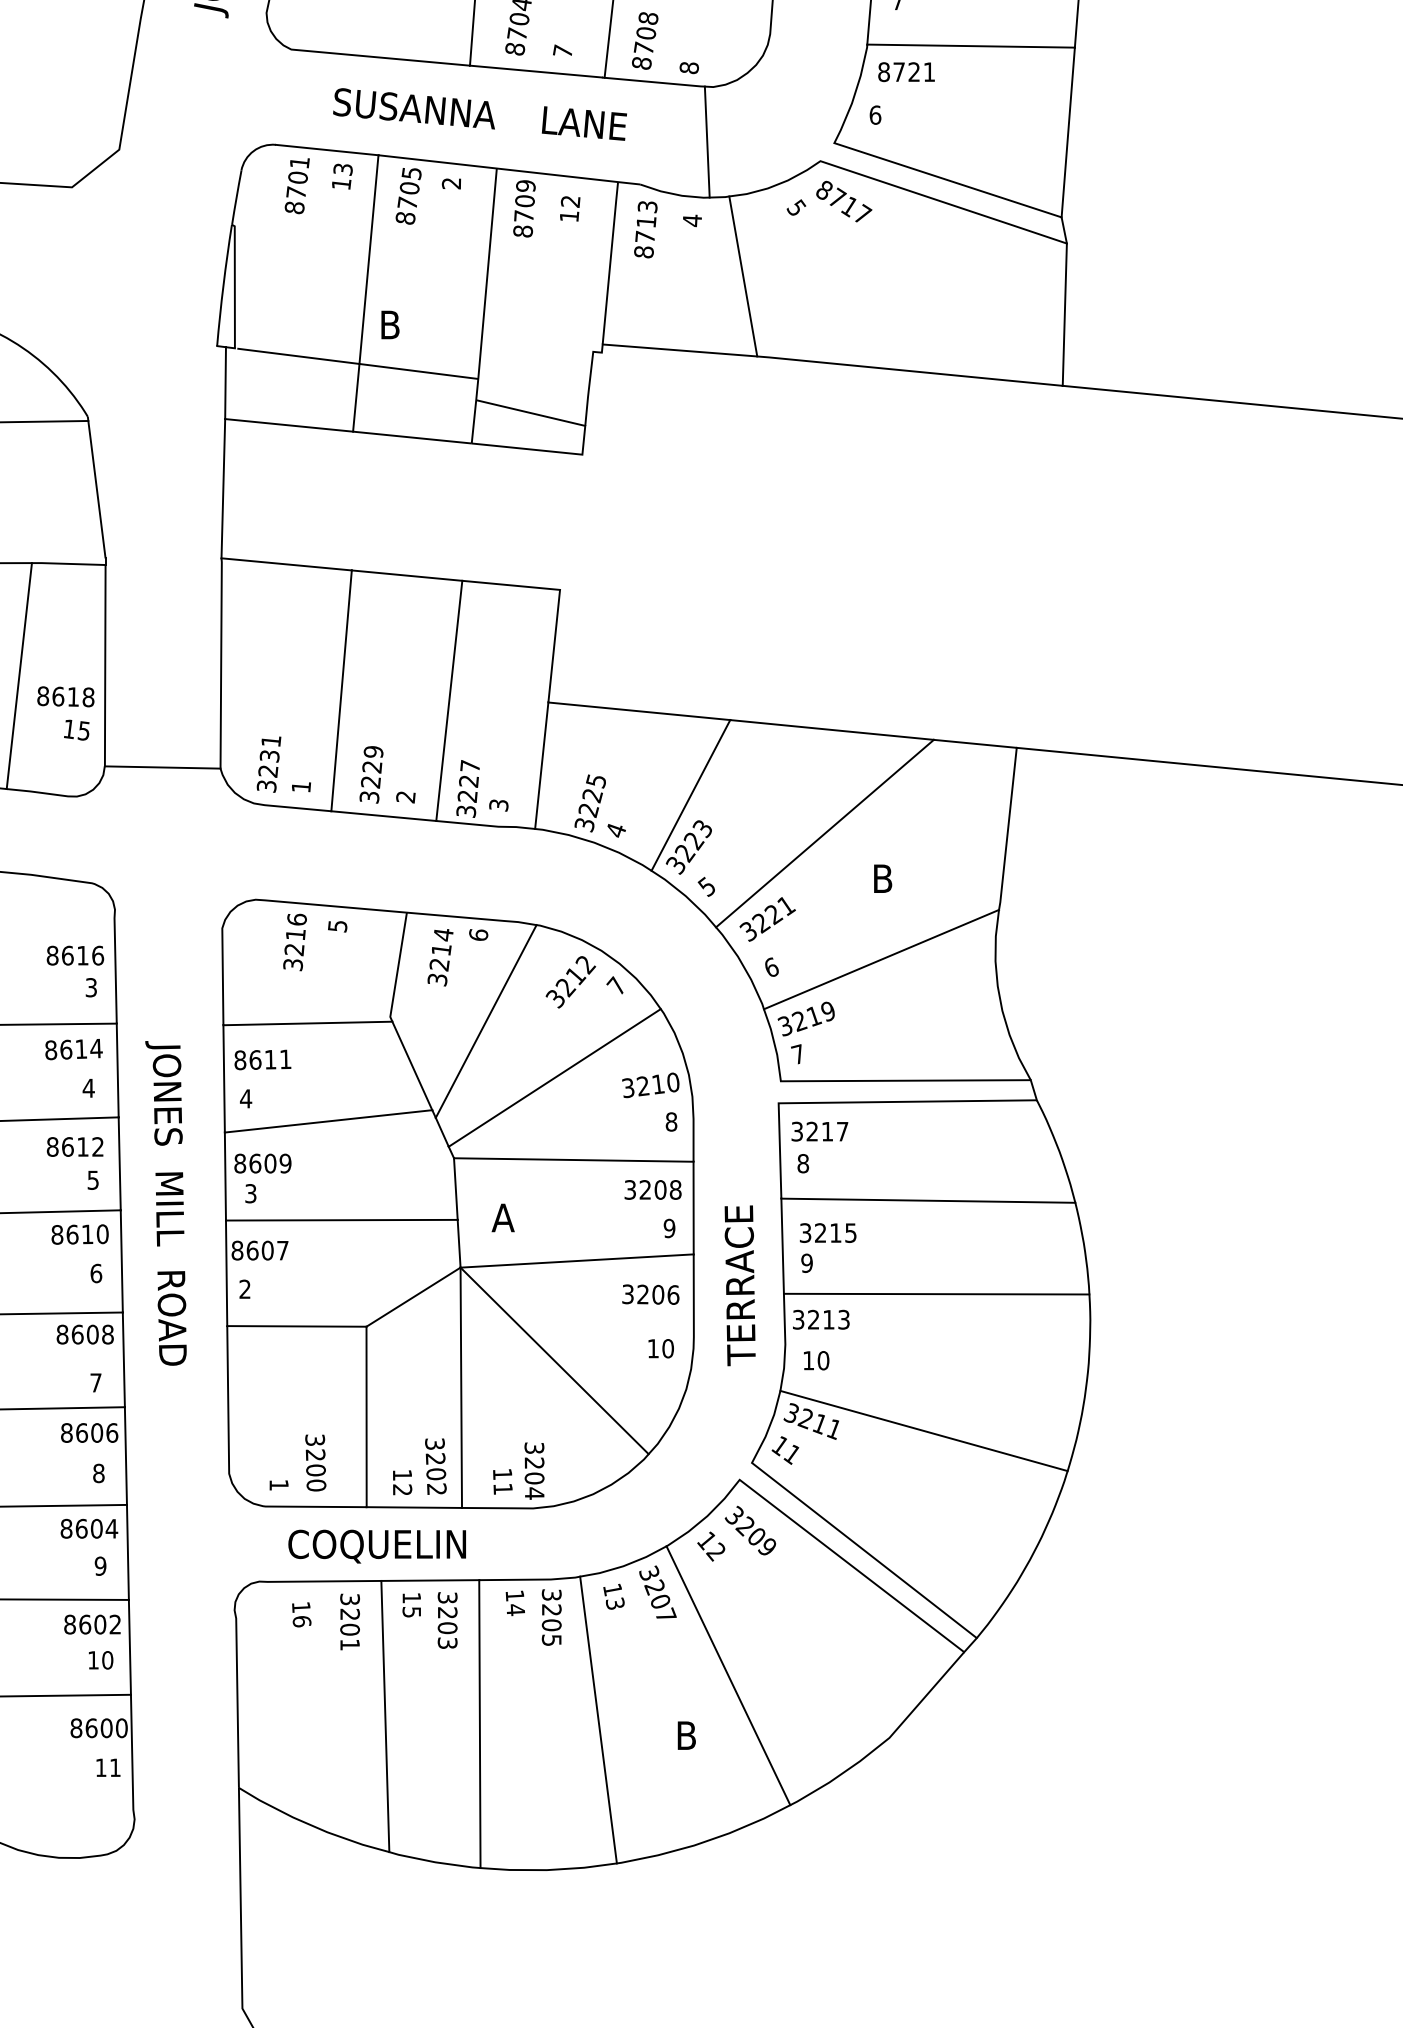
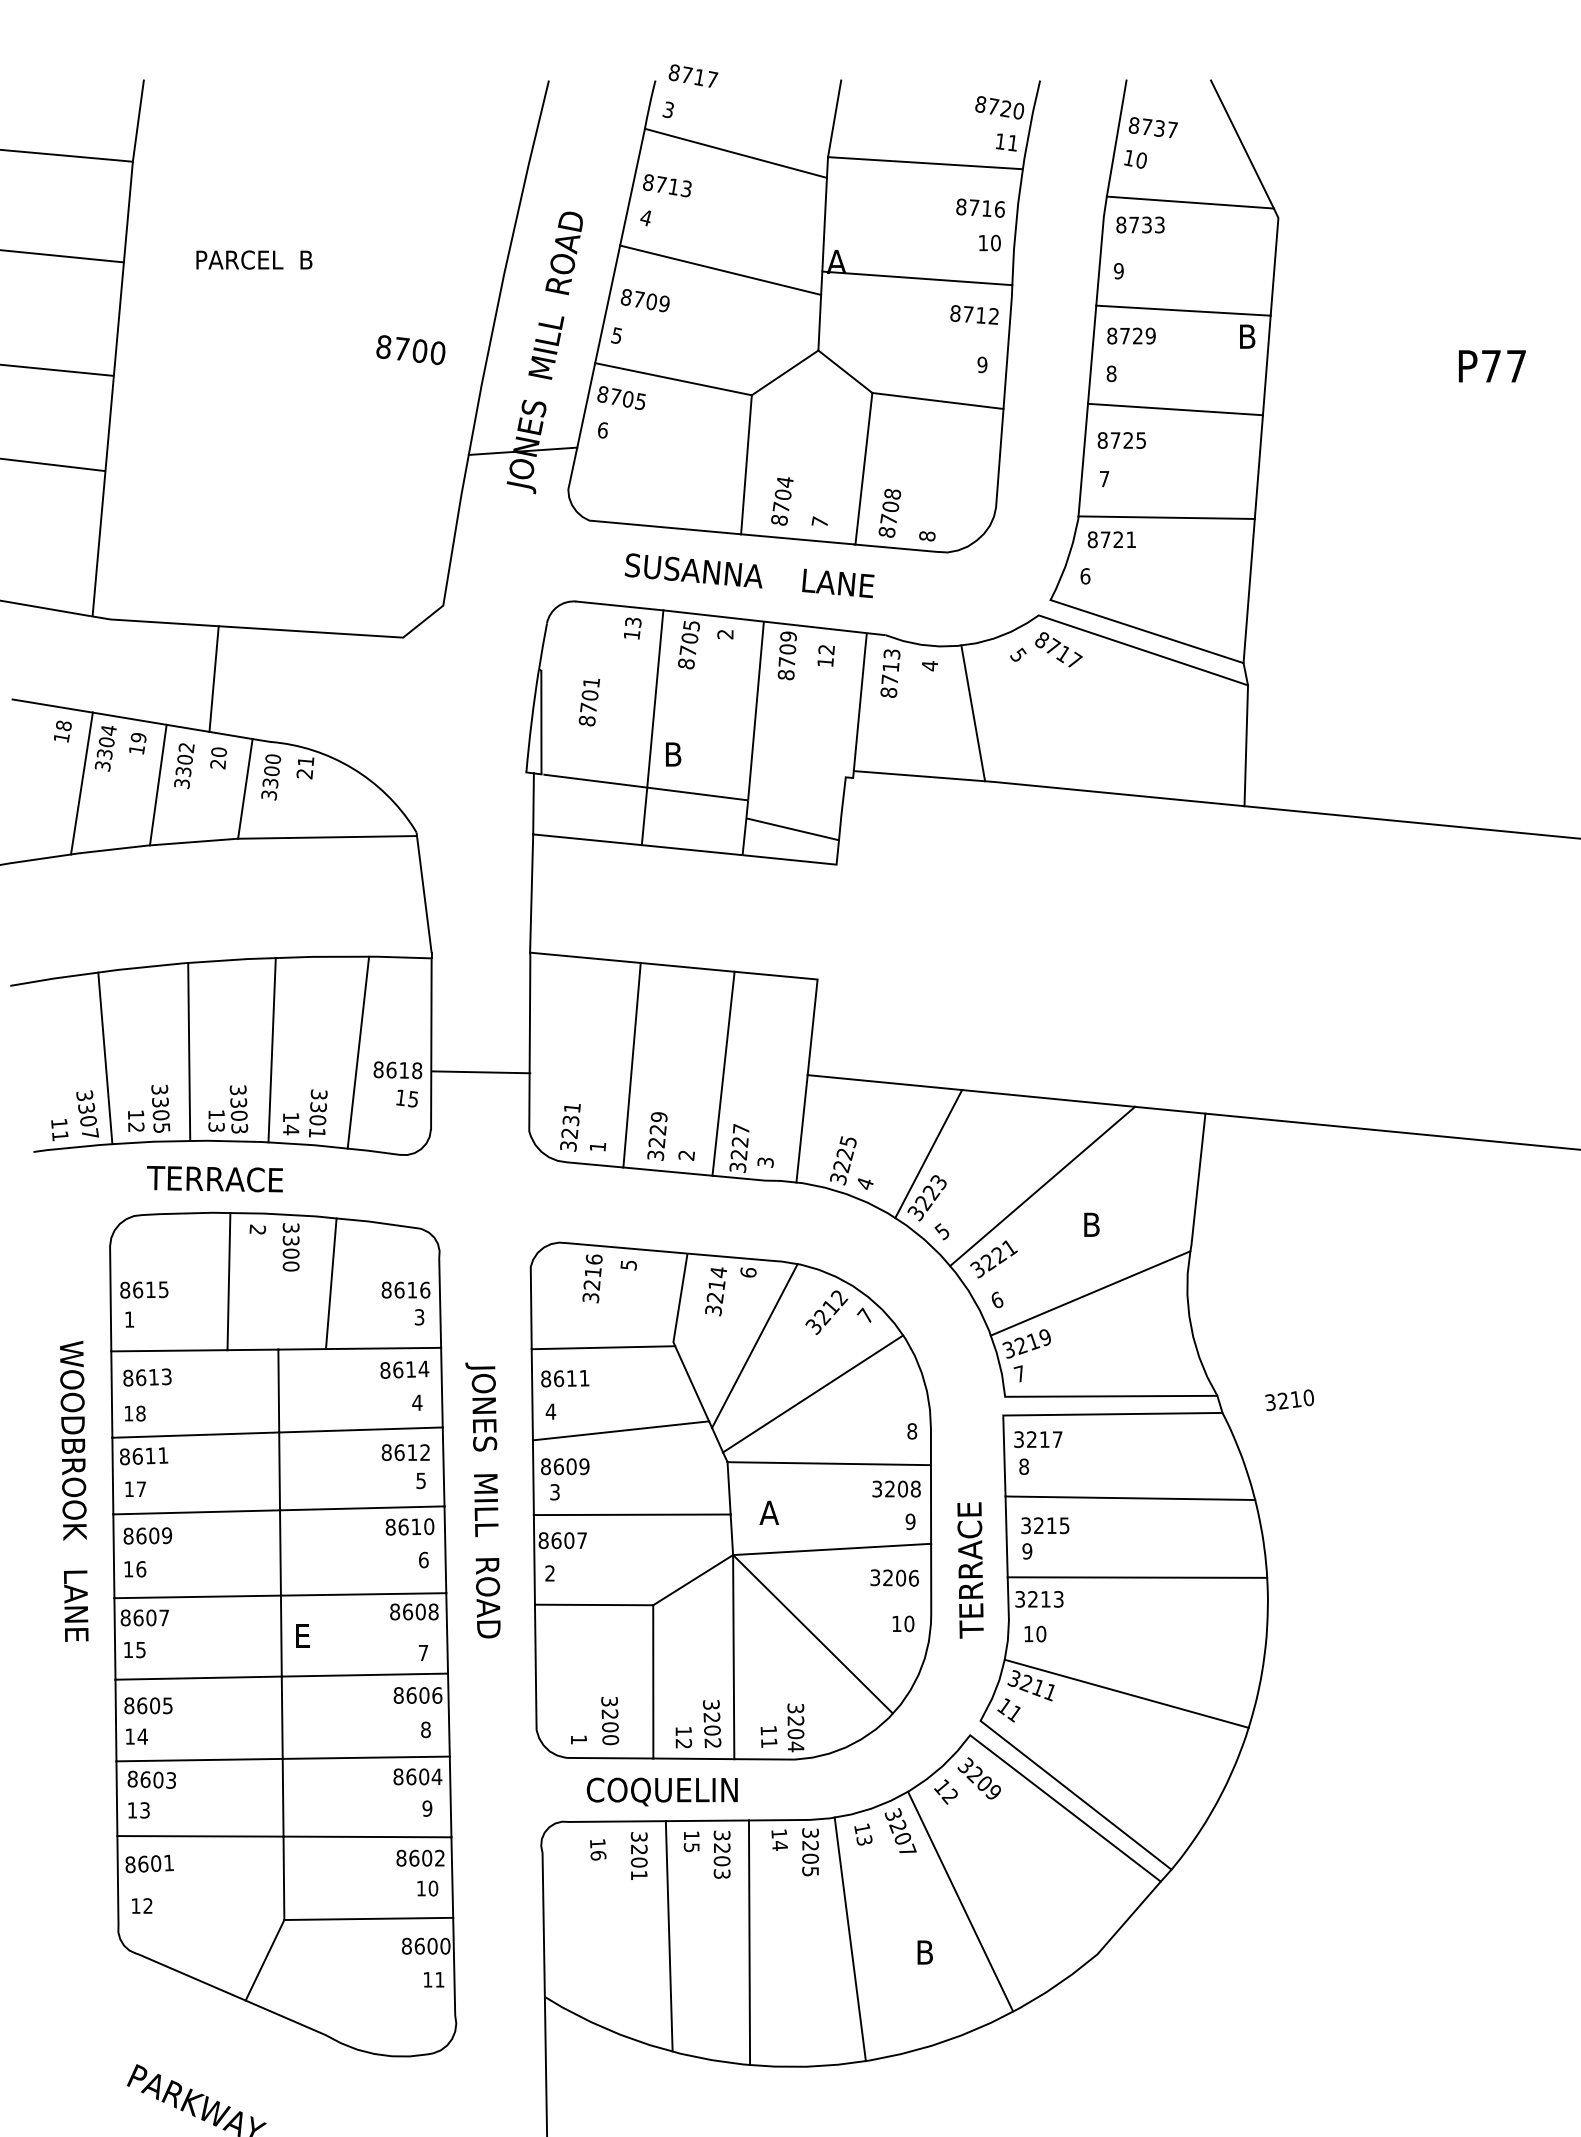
line: (707, 142) -> (942, 599), removed
text: (297, 186) -> (589, 702), moved
line: (163, 767) -> (481, 1072), moved
text: (650, 1085) -> (1289, 1400), moved

